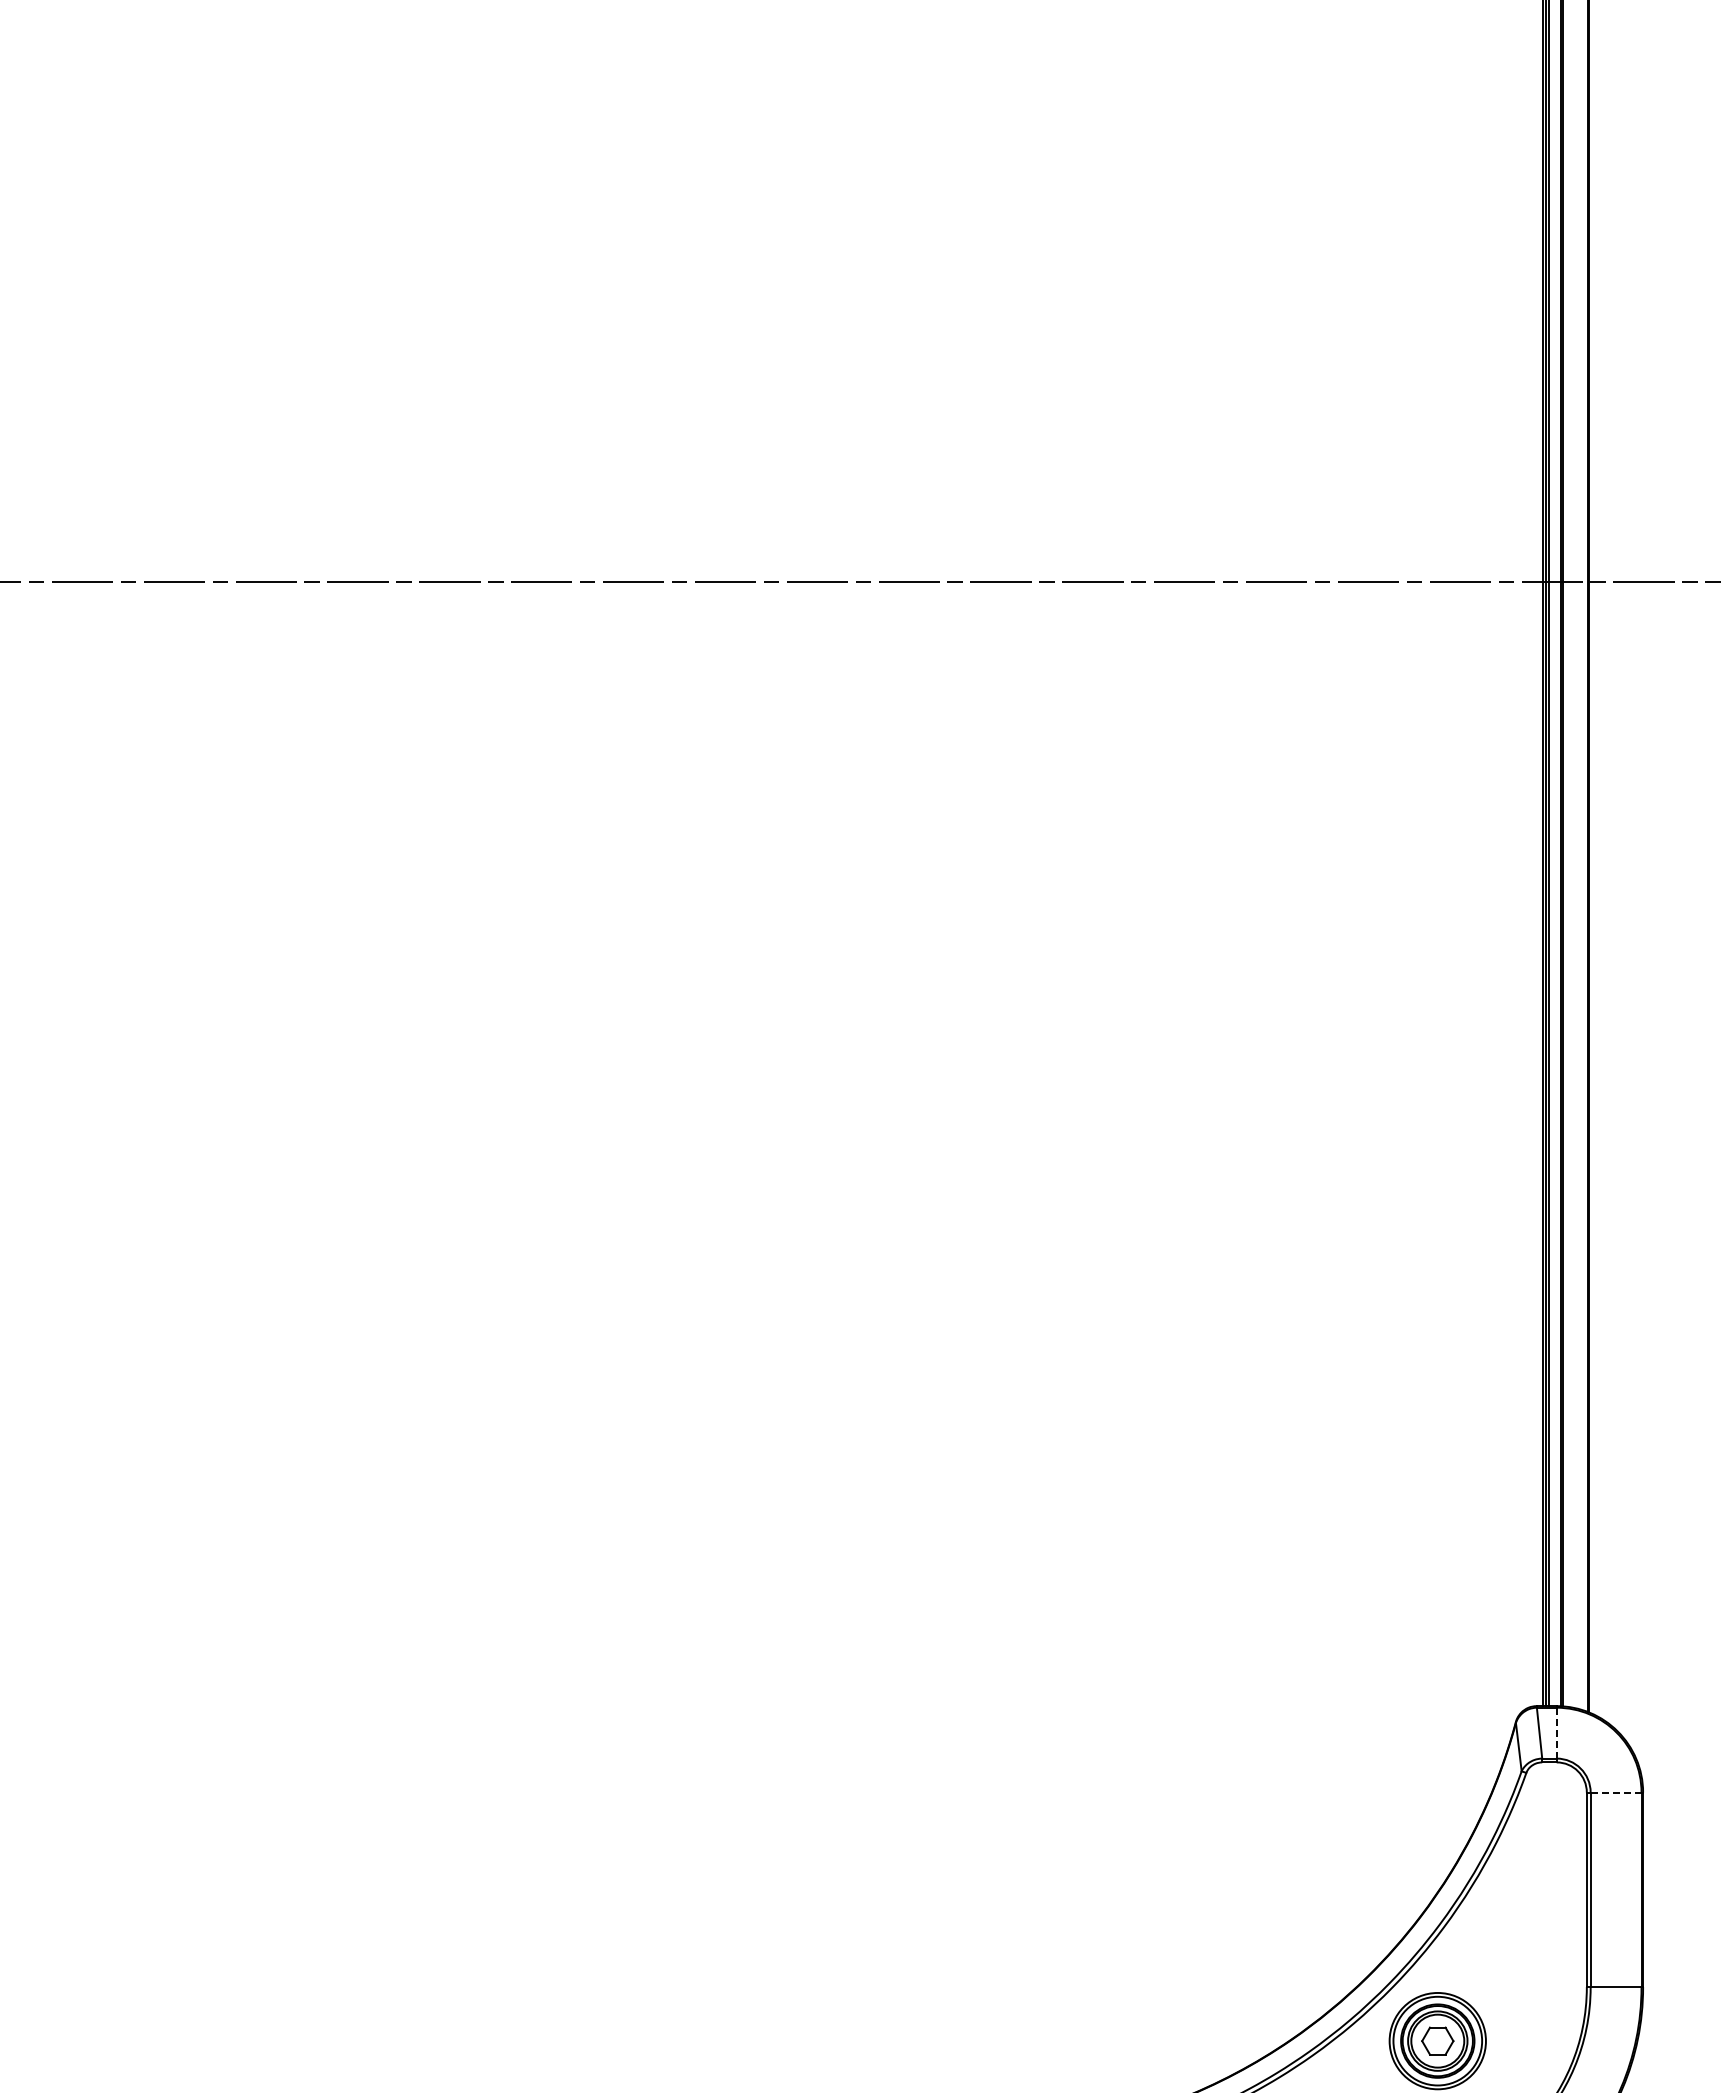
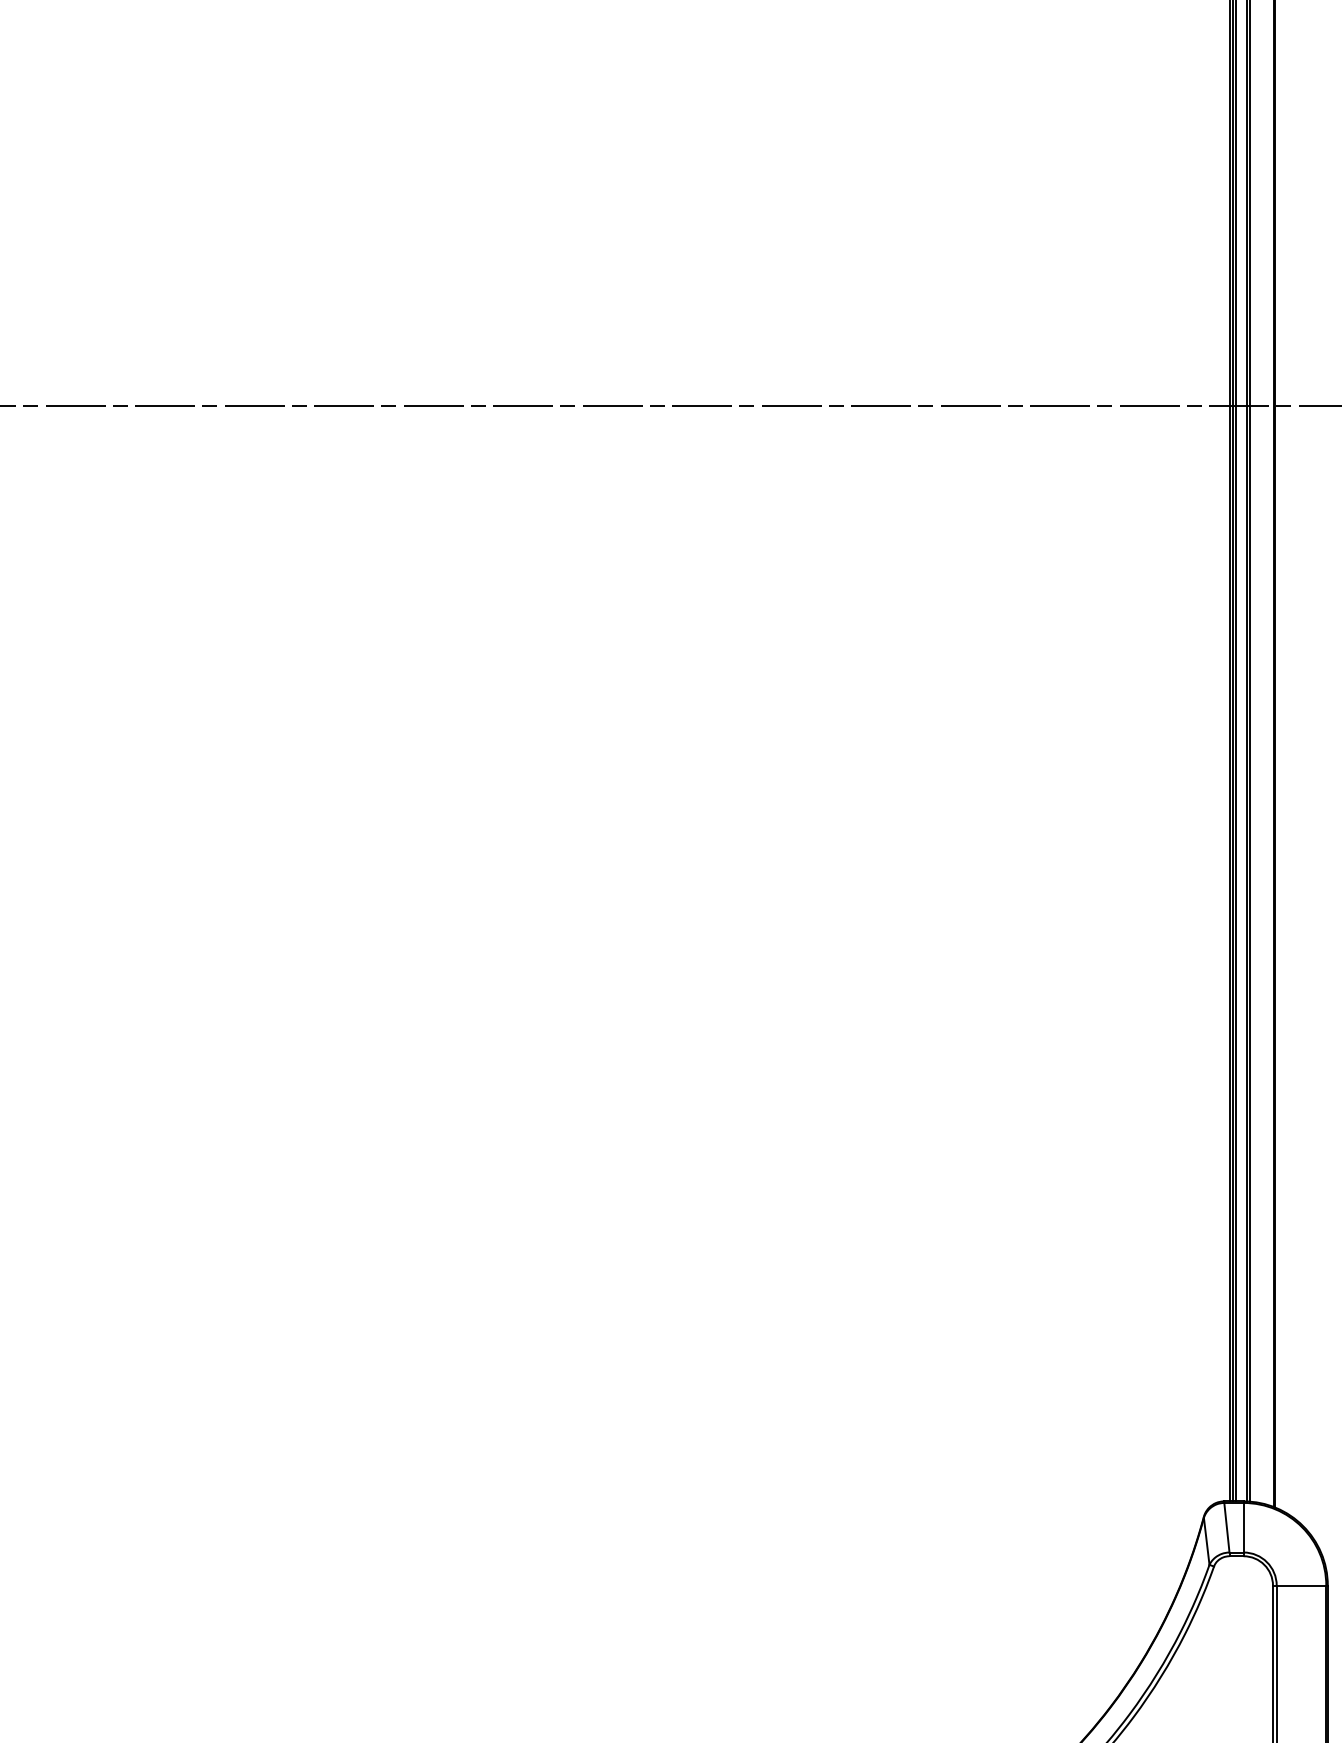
line: (1556, 1733) -> (1243, 1528), dashed -> solid
line: (1616, 1792) -> (1301, 1585), dashed -> solid

